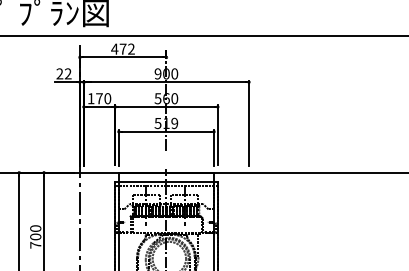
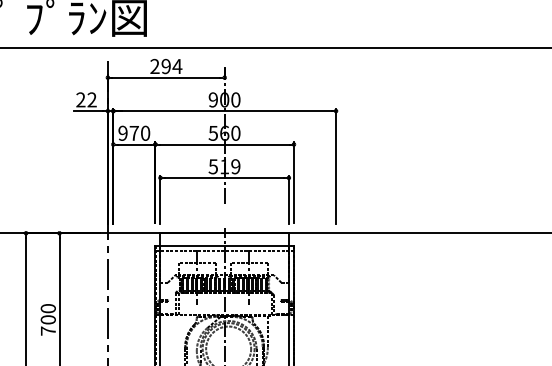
text: (123, 48) -> (166, 65), 472 -> 294
text: (90, 98) -> (122, 133), 170 -> 970

